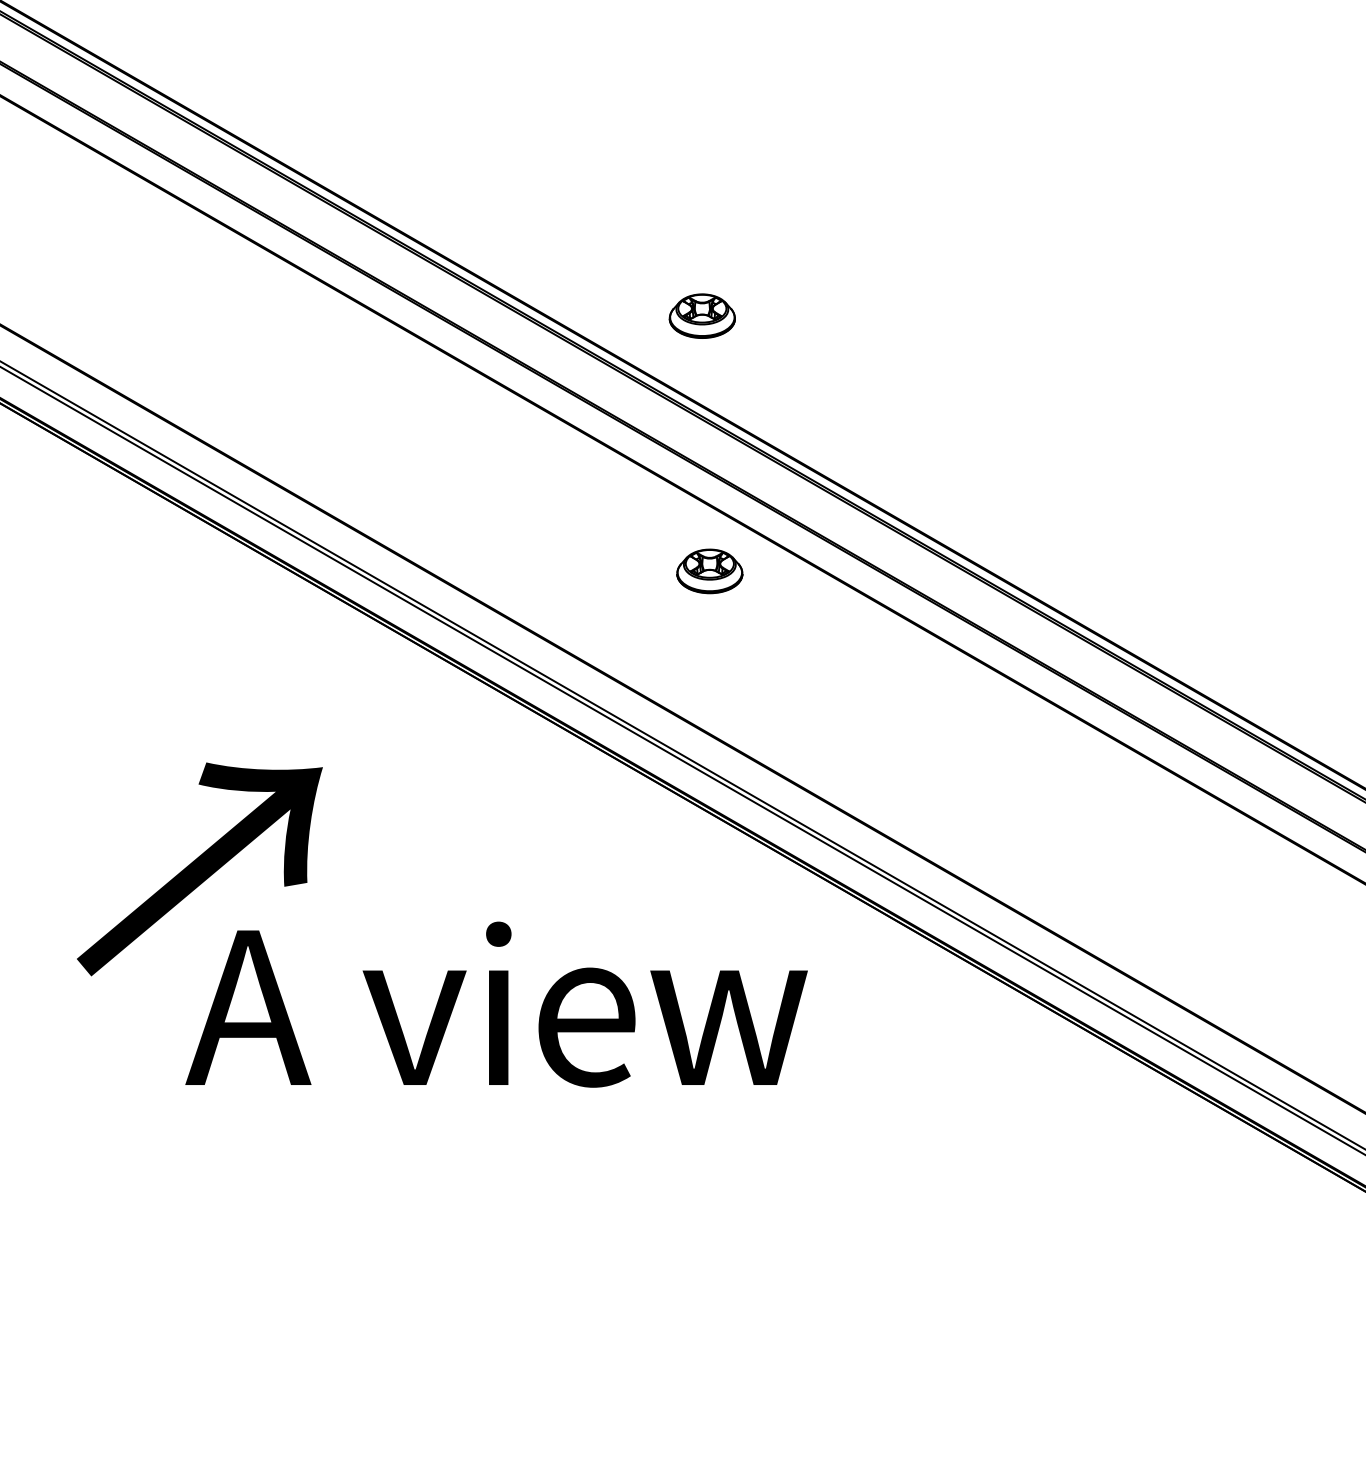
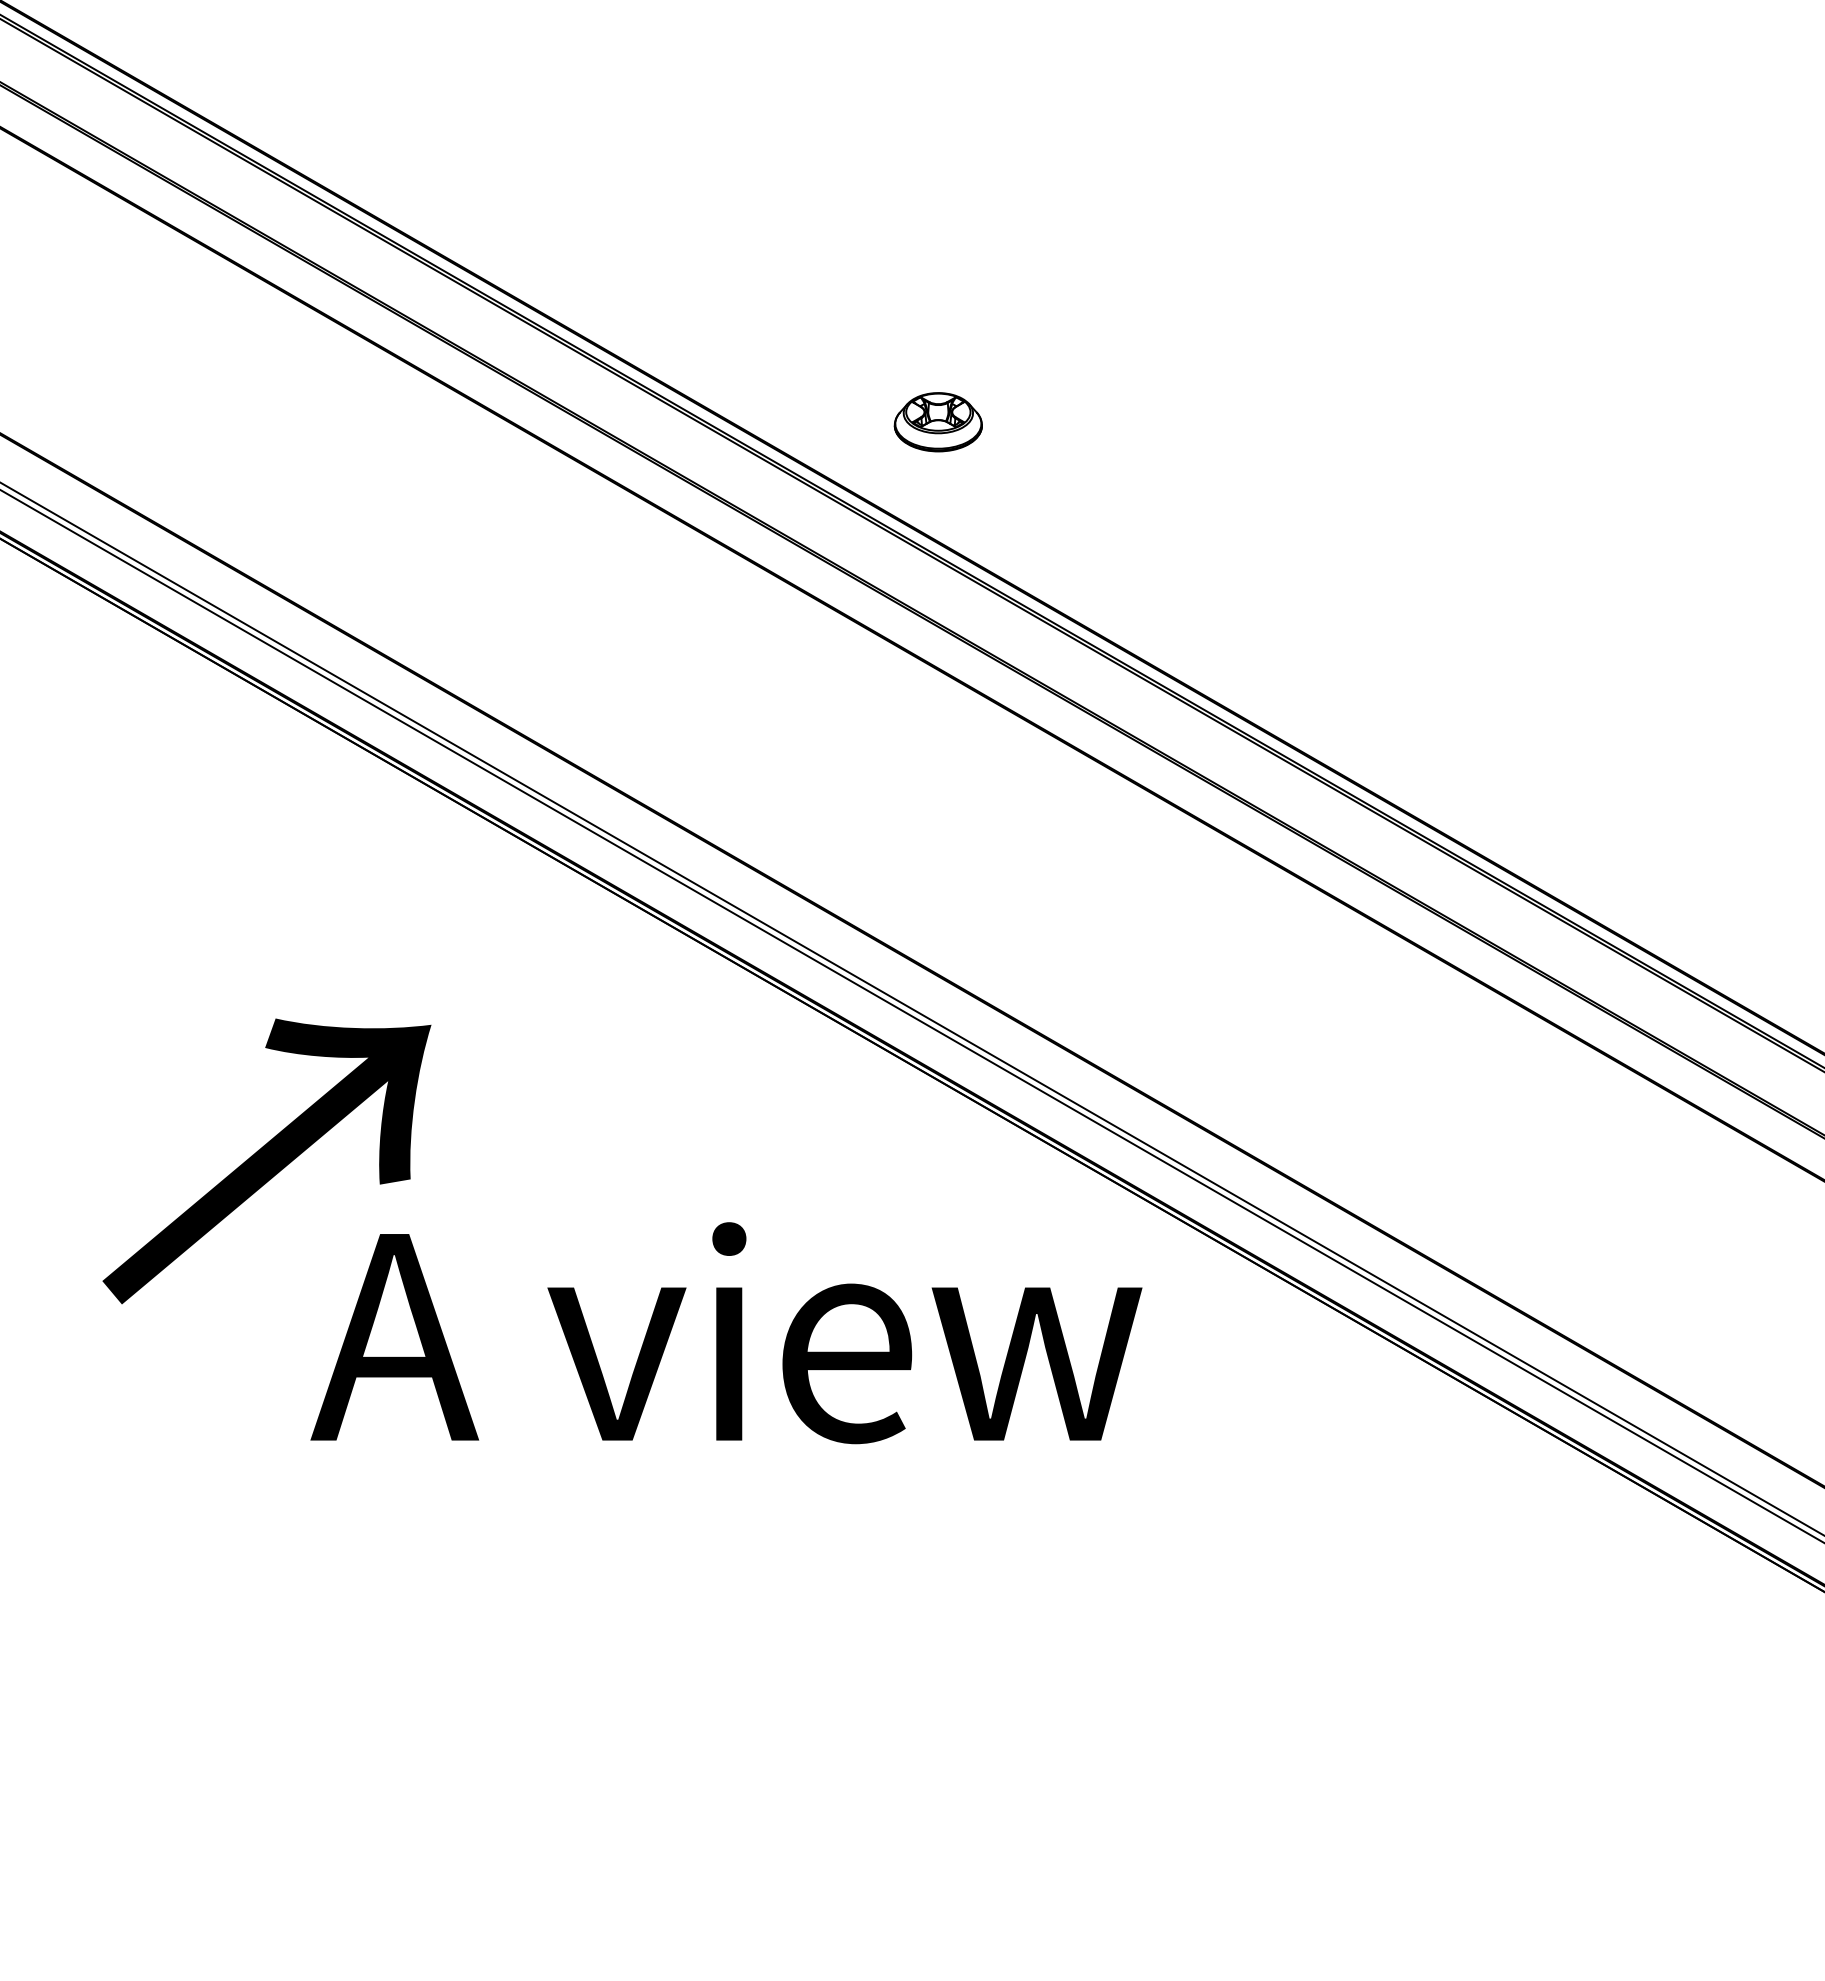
part: (709, 571) -> (947, 763), removed
text: (496, 1004) -> (726, 1333), moved

